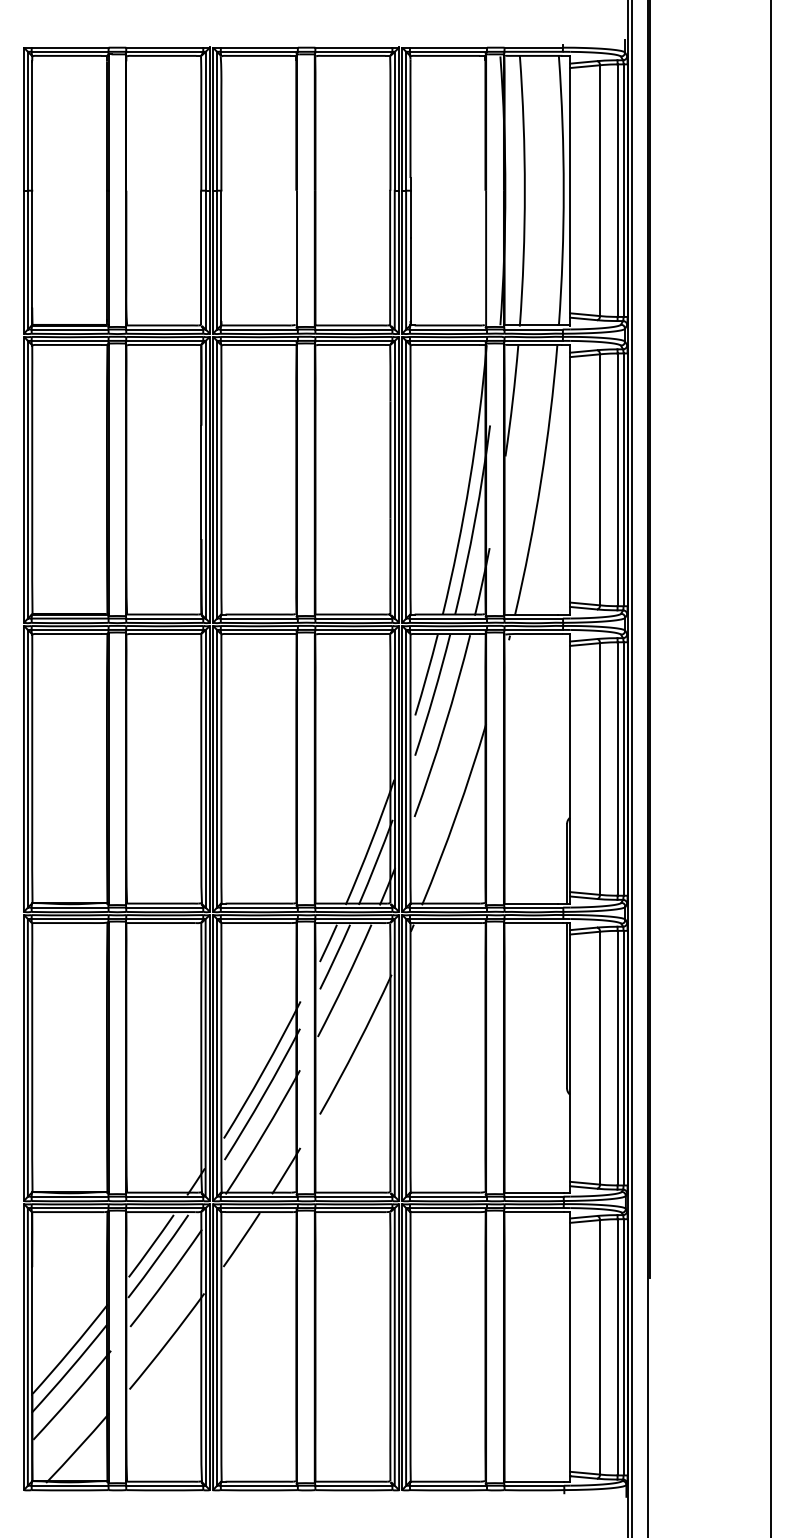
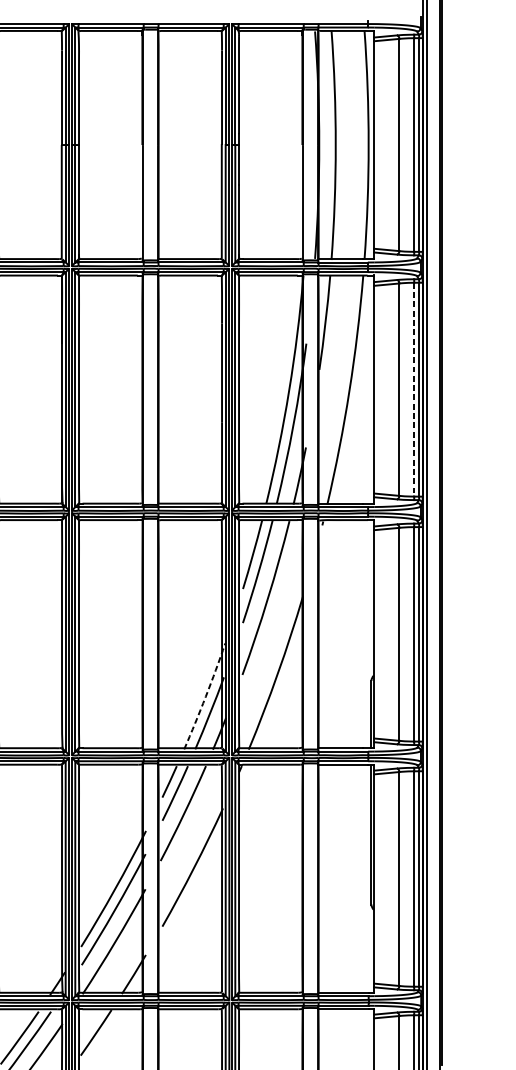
line: (617, 480) -> (414, 390), solid -> dashed
arc: (371, 842) -> (206, 696), solid -> dashed

